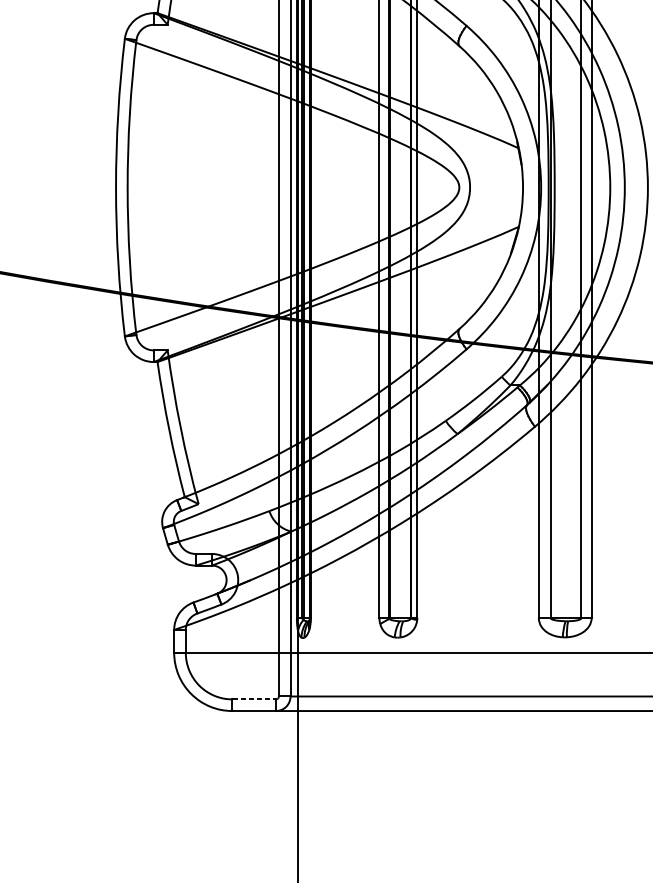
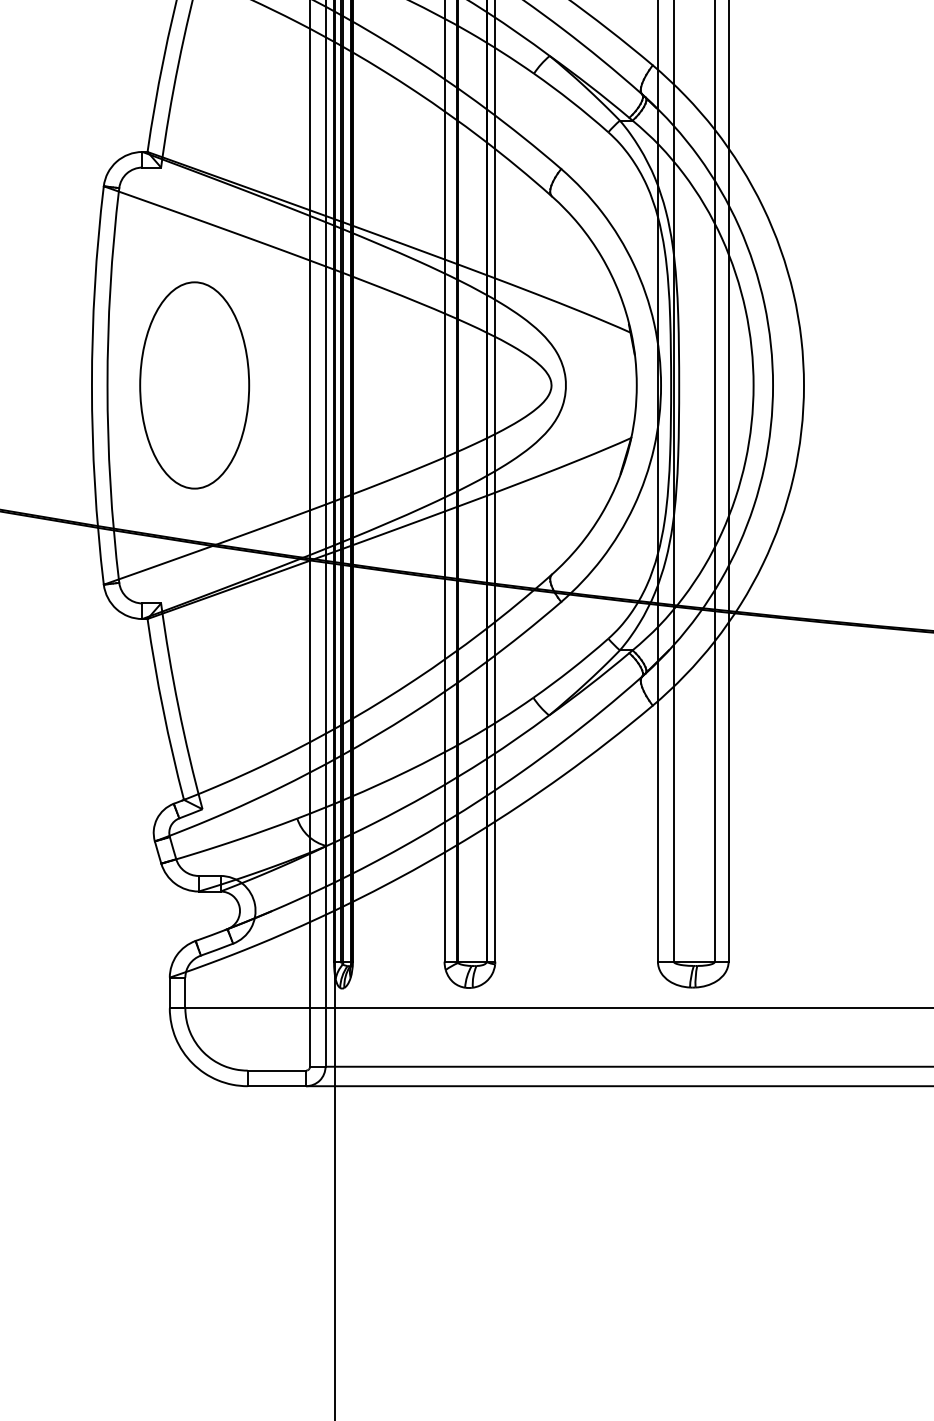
part: (192, 187) -> (194, 385), added
line: (254, 699) -> (277, 1070), dashed -> solid

